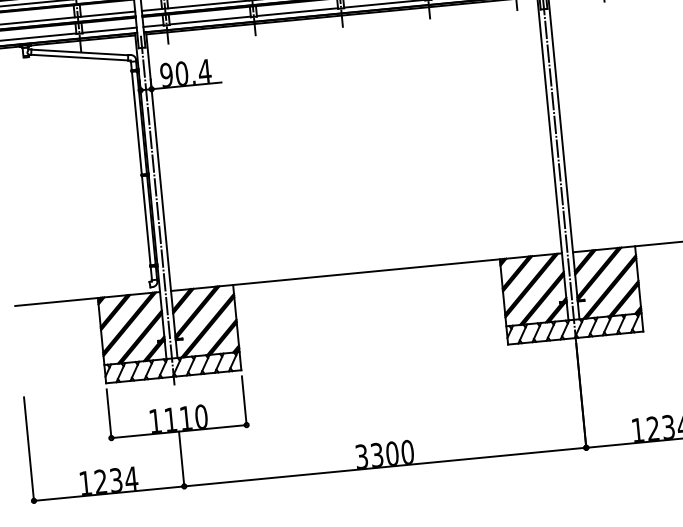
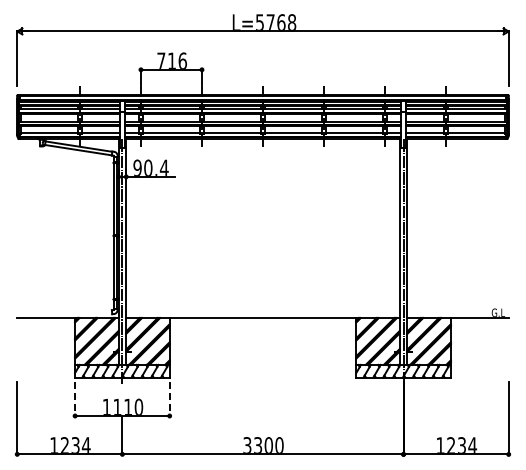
line: (244, 401) -> (169, 399), solid -> dashed
line: (109, 414) -> (75, 399), solid -> dashed

